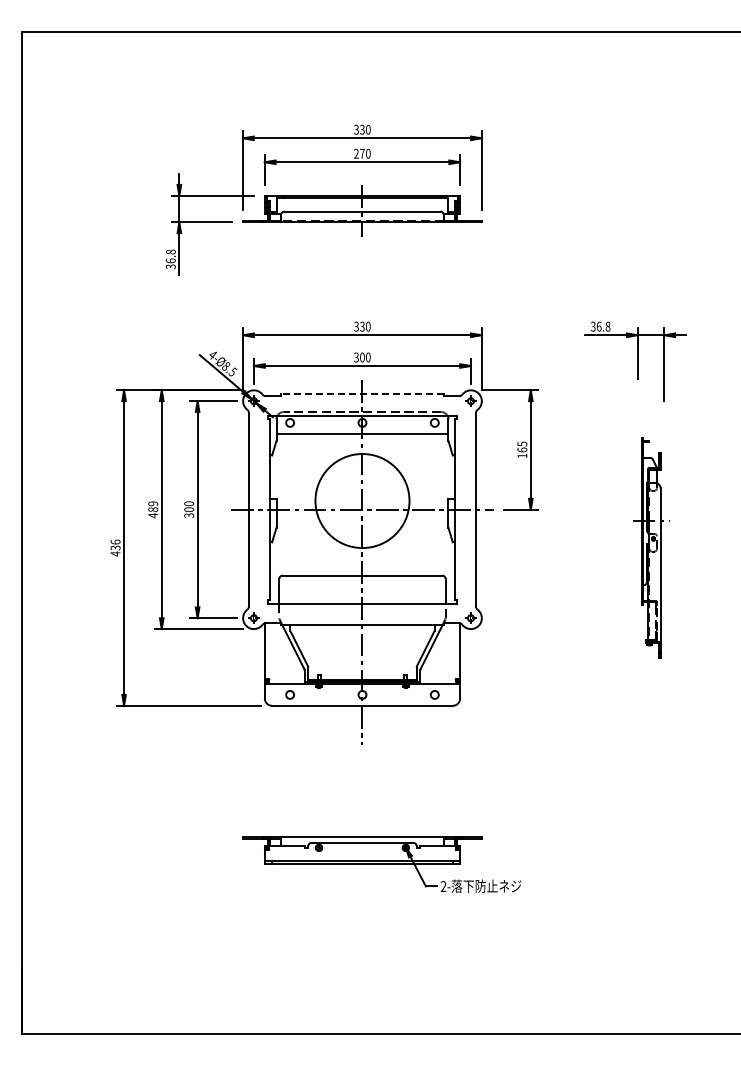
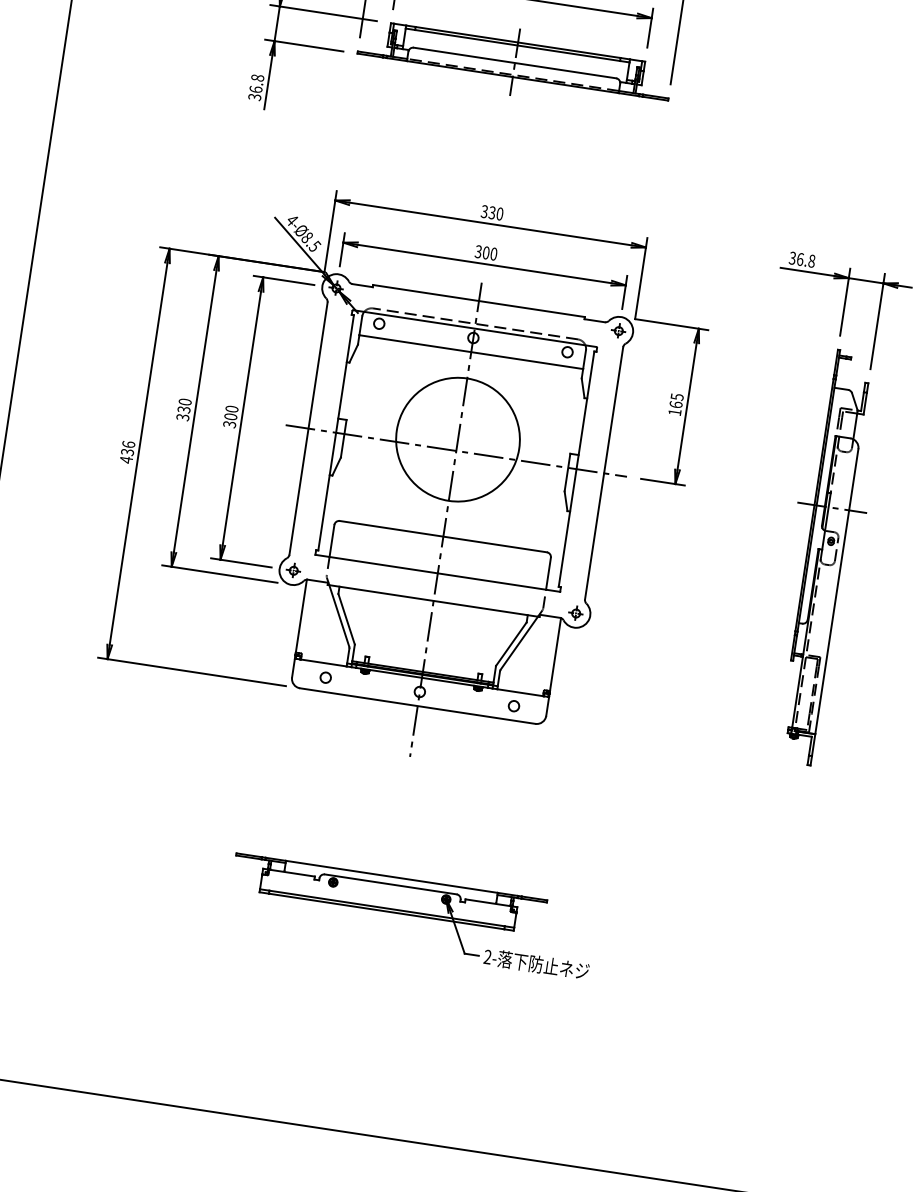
line: (361, 394) -> (477, 300), dashed -> solid
text: (153, 509) -> (184, 409), 489 -> 330
part: (651, 547) -> (824, 557), size x1.43

